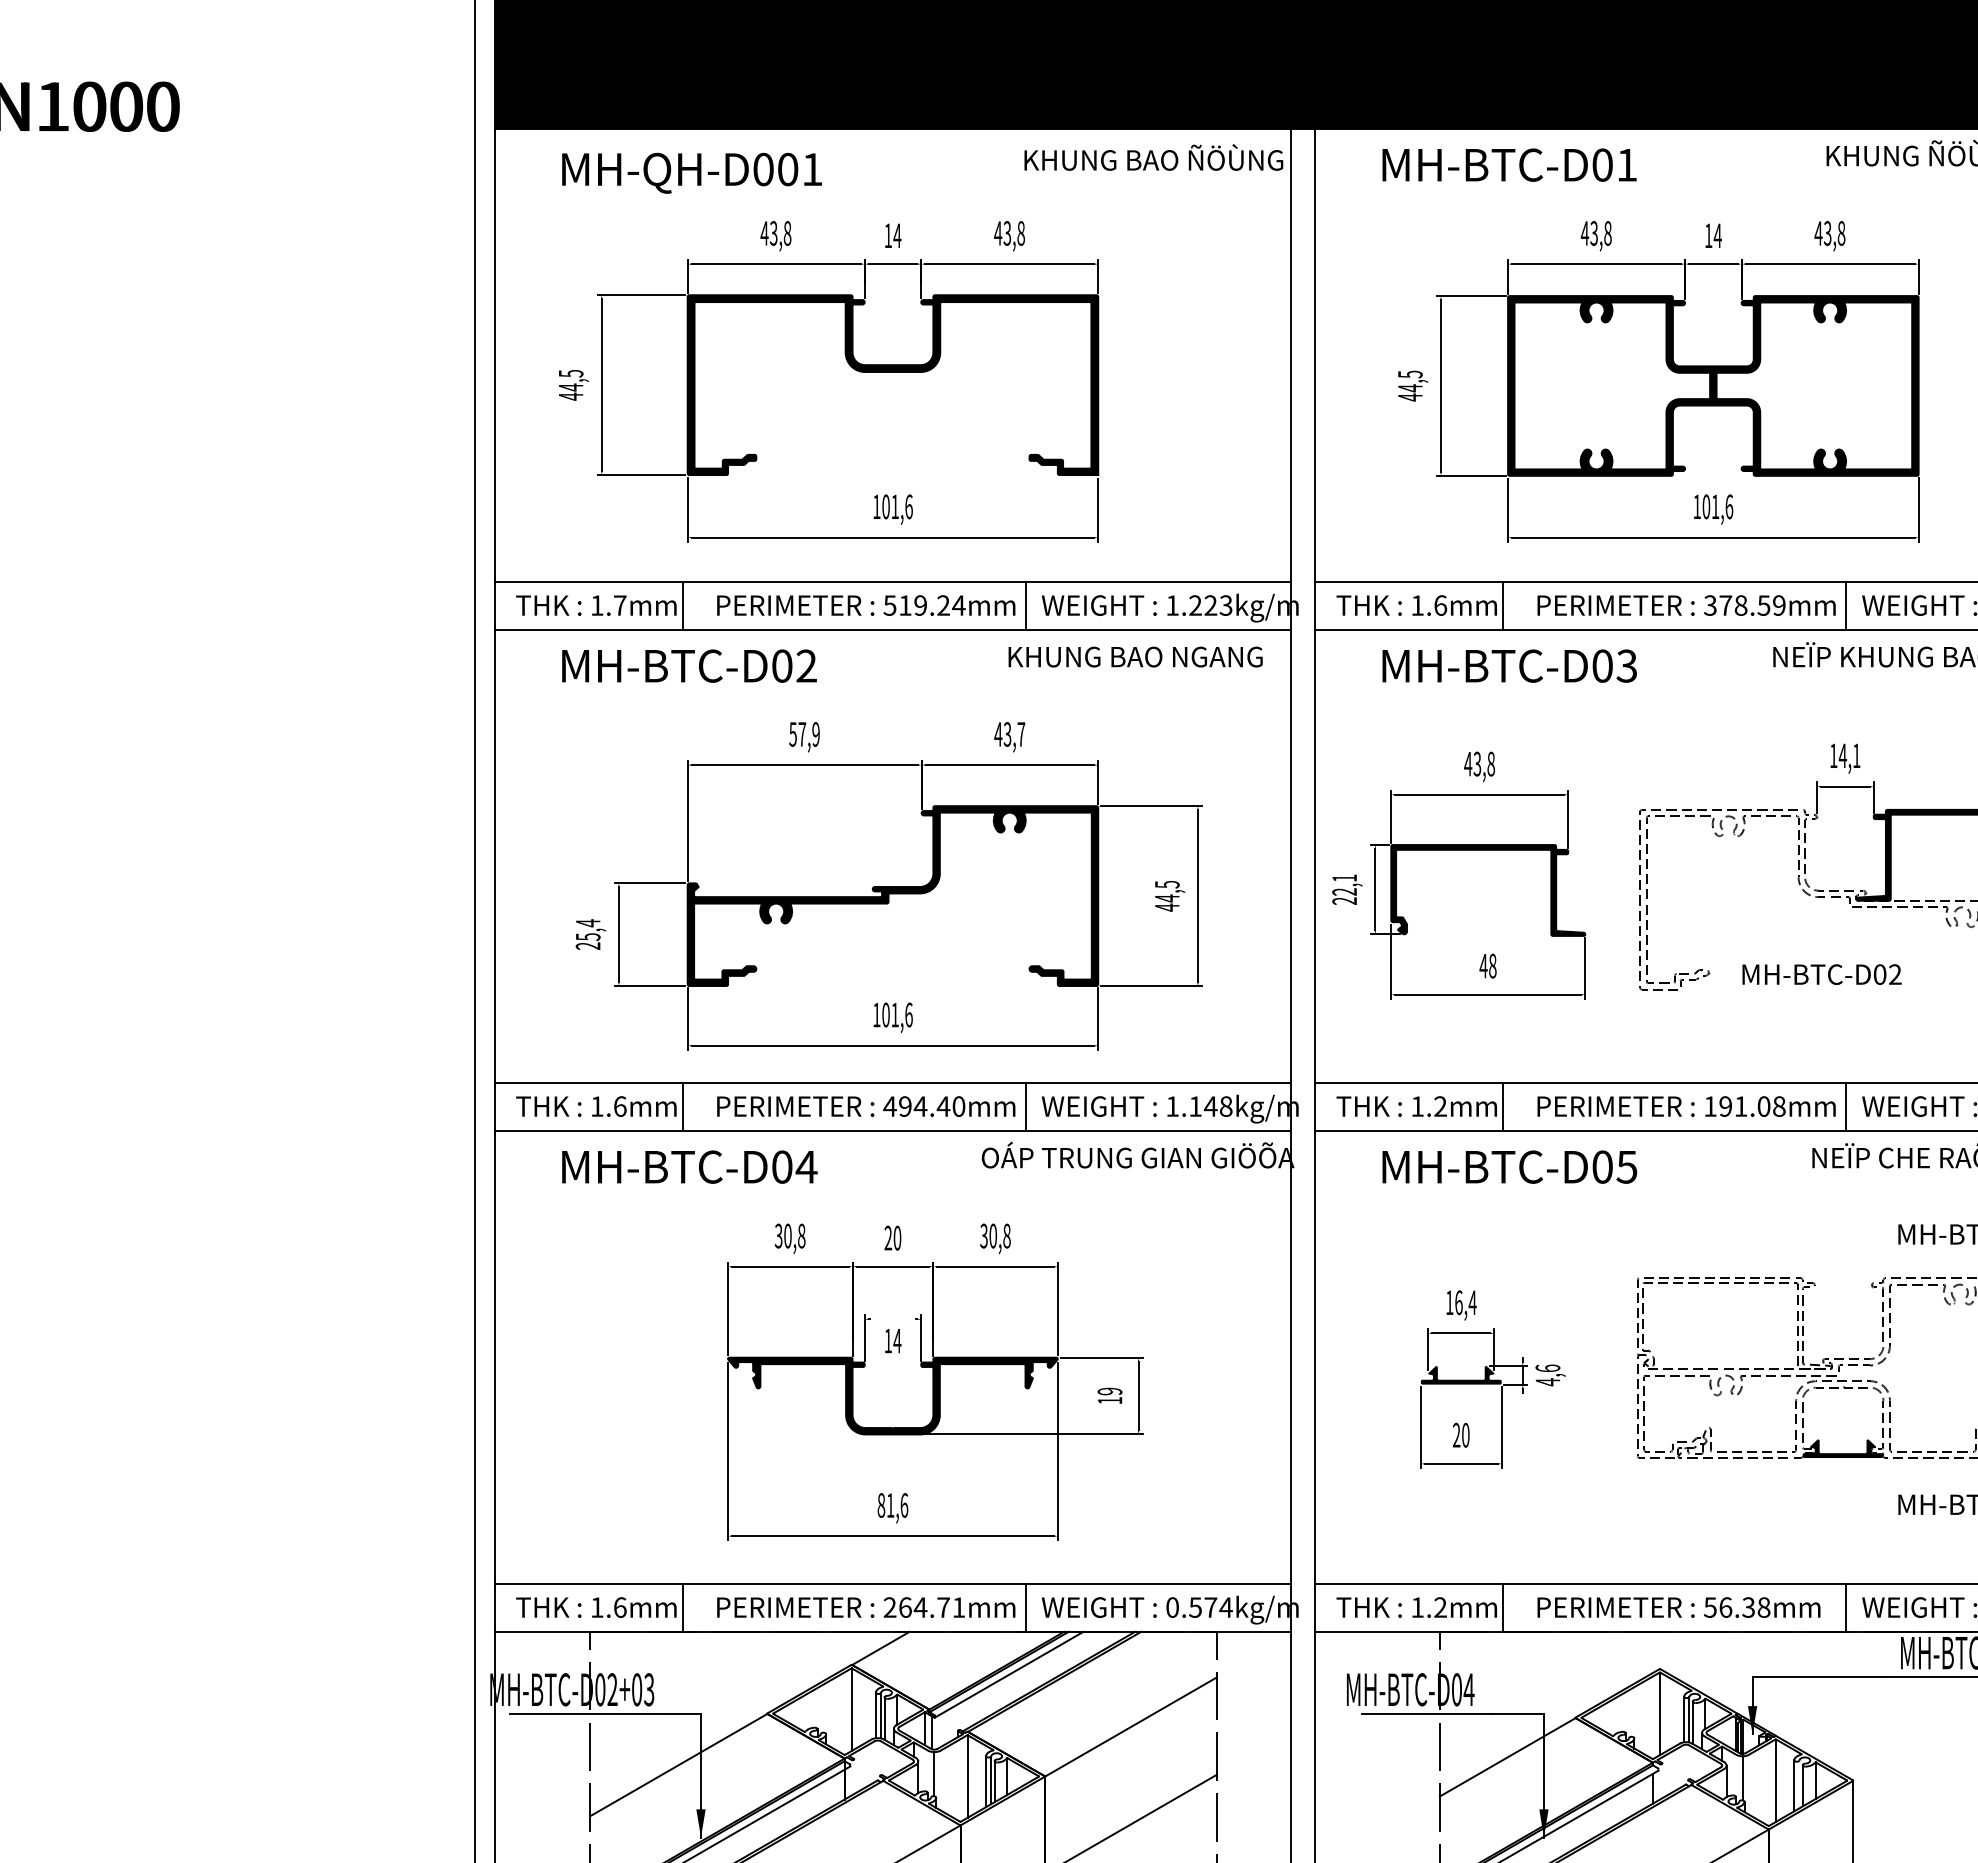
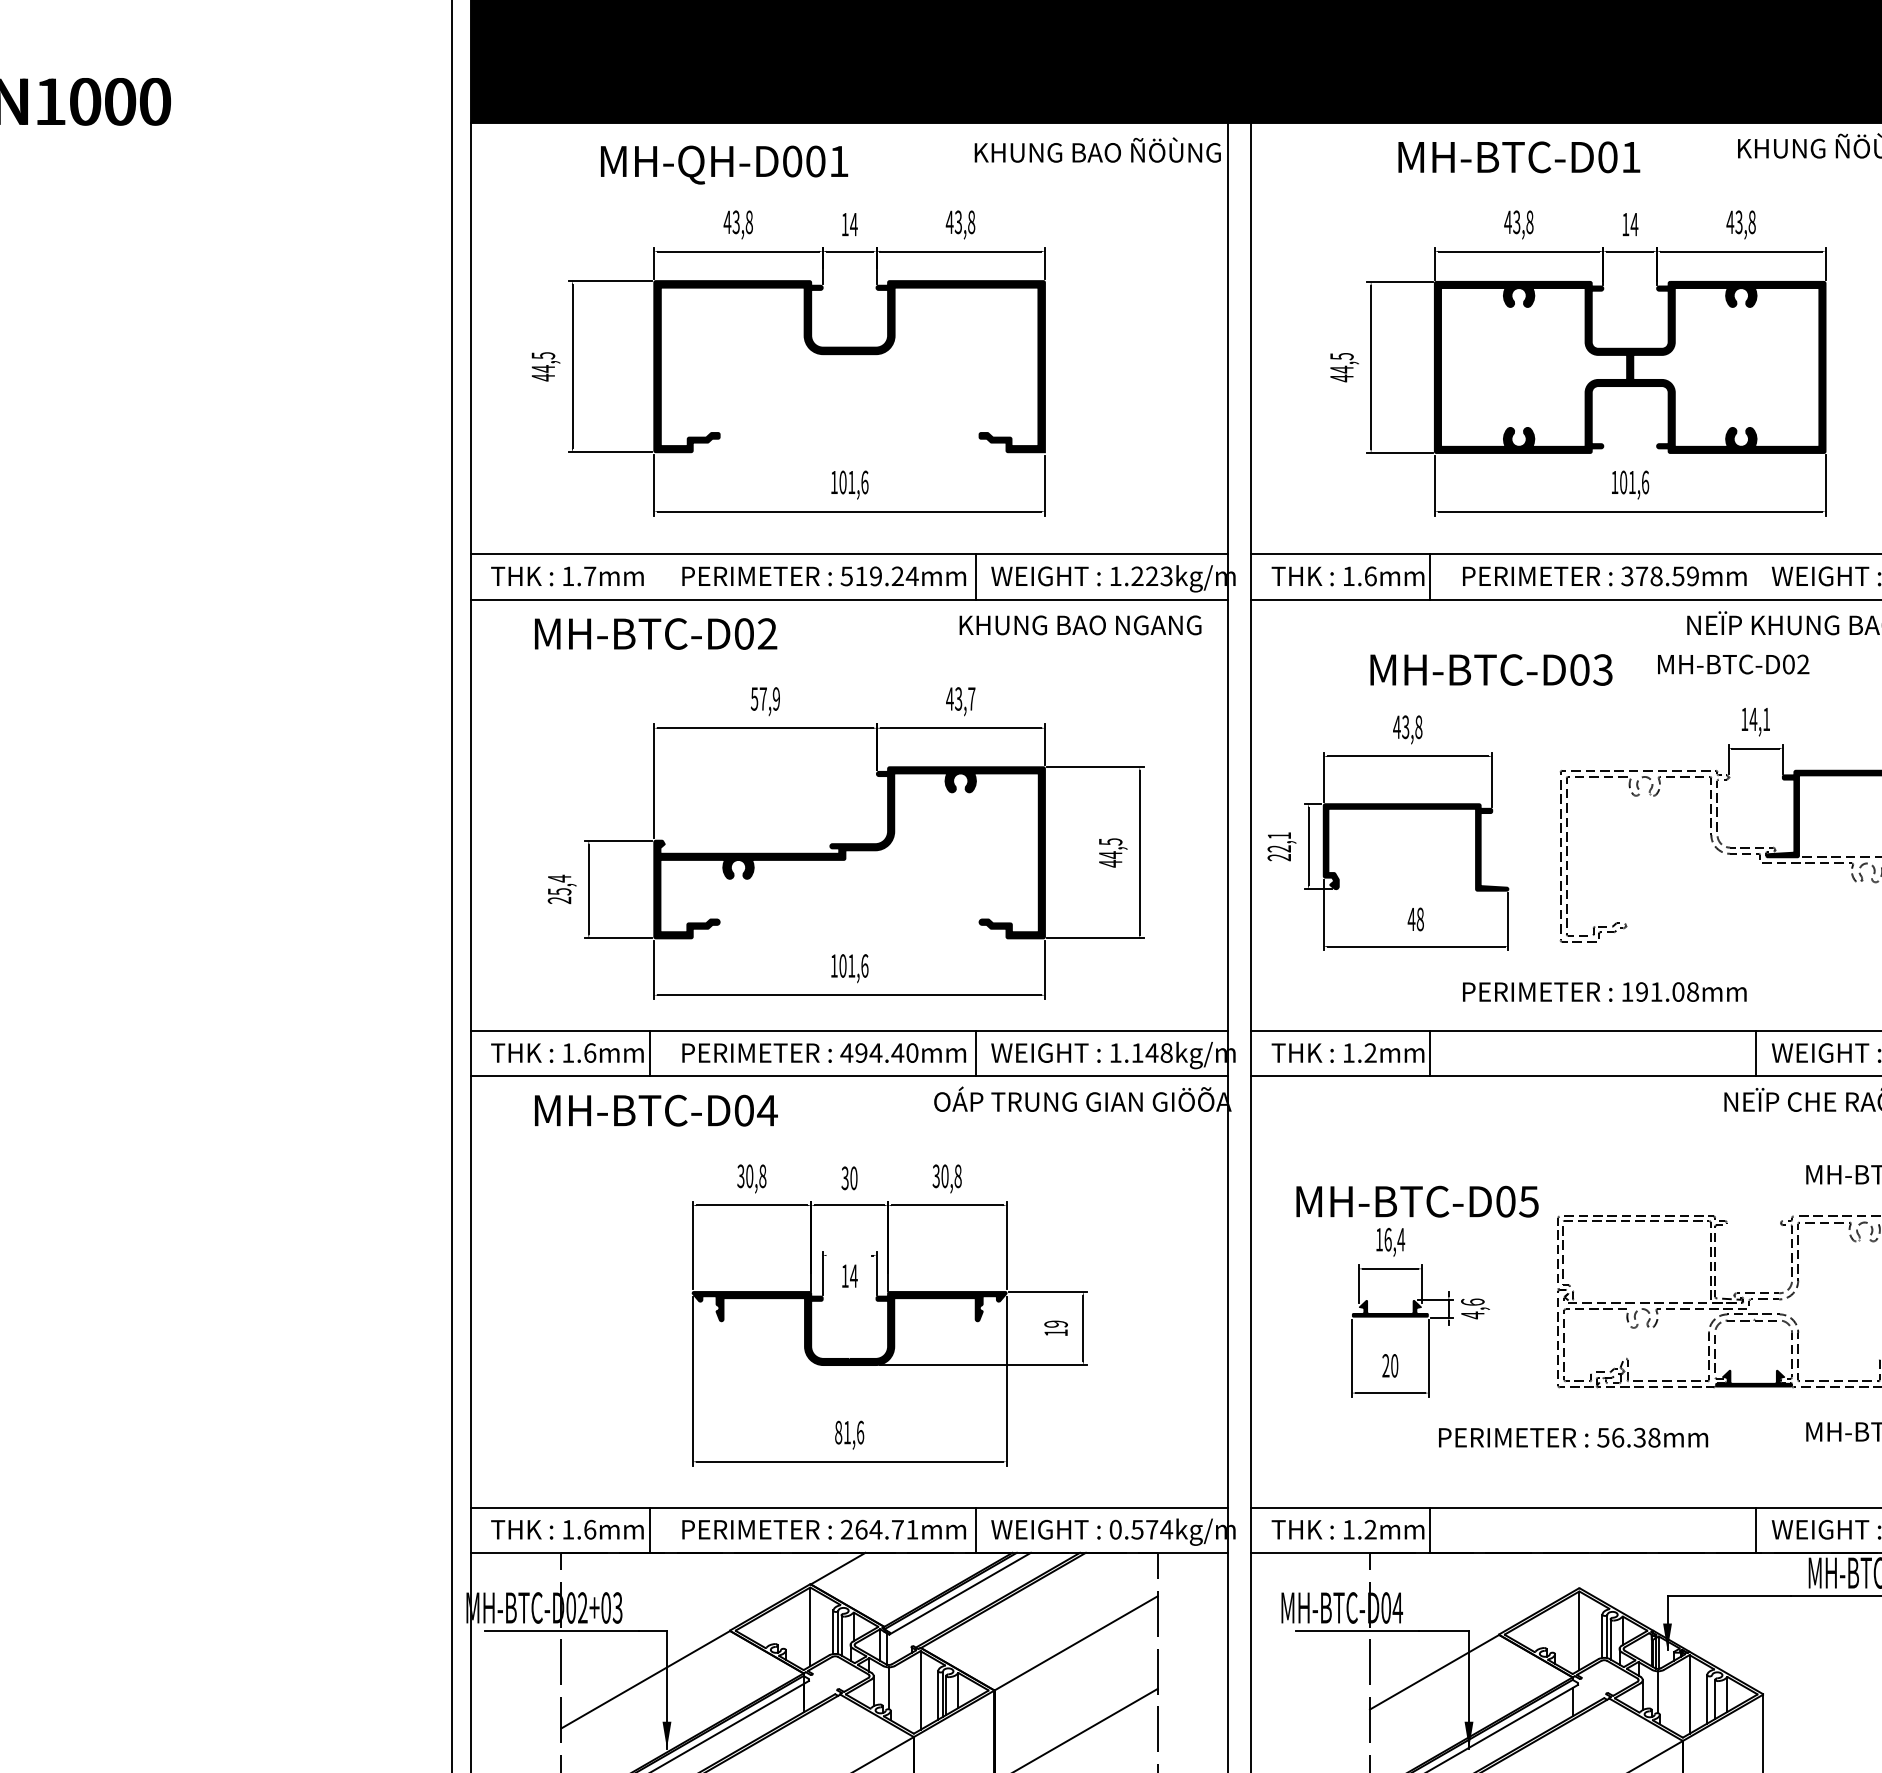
text: (1509, 165) -> (1519, 157), moved
text: (692, 172) -> (724, 164), moved
line: (682, 605) -> (649, 576), removed
line: (1846, 605) -> (1756, 576), removed
text: (1509, 665) -> (1491, 669), moved
text: (1821, 974) -> (1733, 664), moved
text: (1686, 1105) -> (1604, 991), moved
text: (1509, 1166) -> (1417, 1201), moved
text: (887, 1238) -> (844, 1178), 20 -> 30
text: (1678, 1607) -> (1573, 1437), moved

